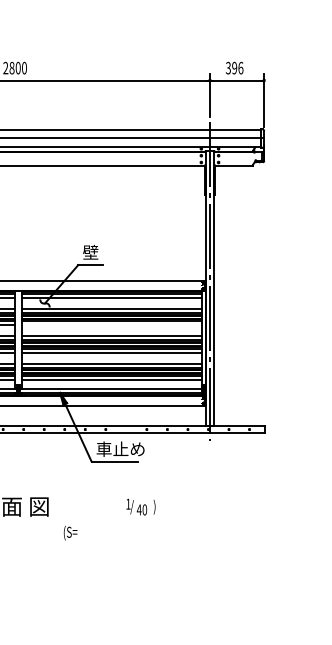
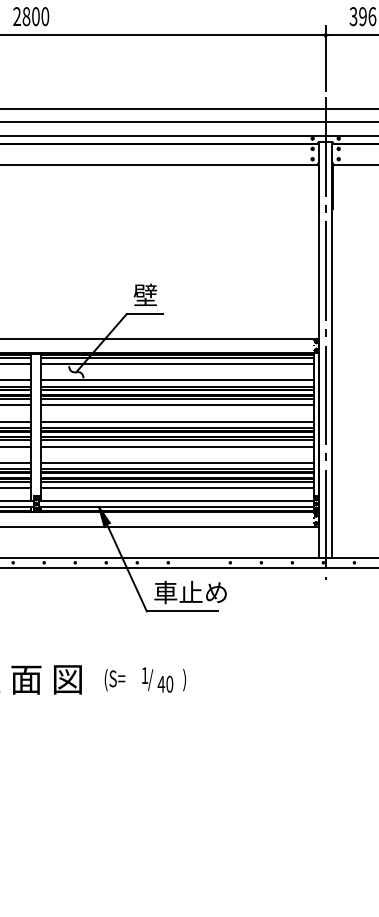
line: (111, 325) -> (176, 405), added
text: (140, 506) -> (163, 679), moved
text: (70, 532) -> (114, 679), moved

